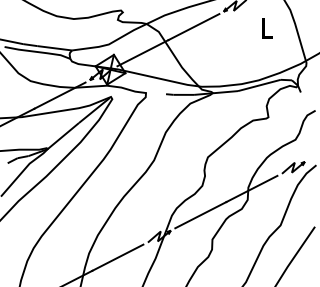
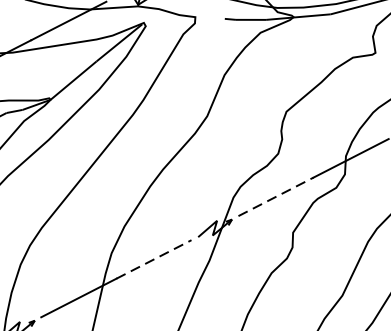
line: (200, 215) -> (275, 197), solid -> dashed
line: (117, 257) -> (153, 259), solid -> dashed

